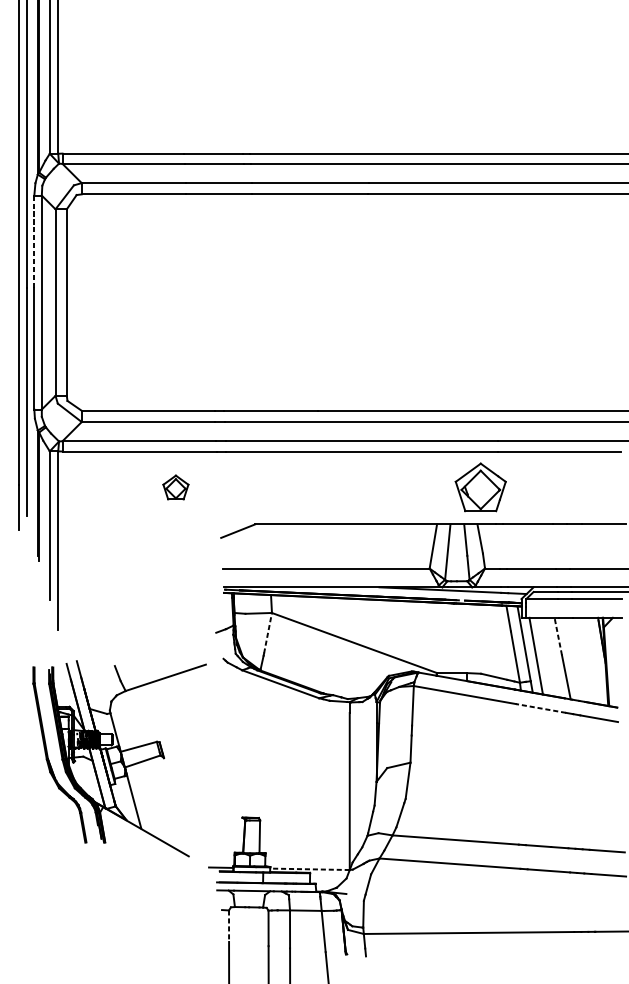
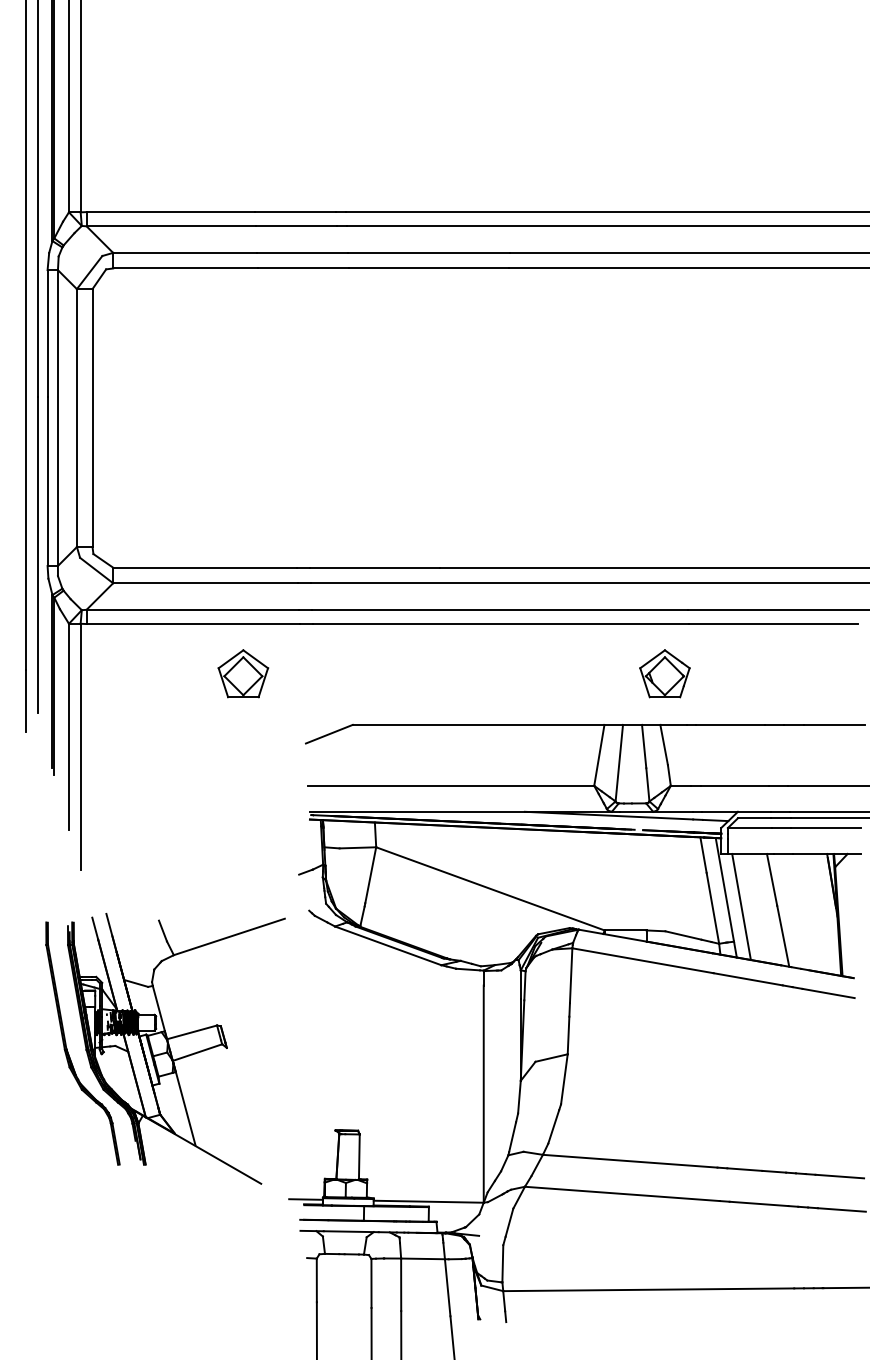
line: (34, 241) -> (47, 333), dashed -> solid
part: (176, 487) -> (243, 673), size x1.43
part: (480, 487) -> (664, 673), size x0.71
line: (267, 632) -> (370, 874), dashed -> solid
line: (558, 636) -> (772, 879), dashed -> solid
line: (540, 708) -> (747, 979), dashed -> solid
line: (309, 869) -> (428, 1201), dashed -> solid
line: (228, 926) -> (316, 1280), dashed -> solid

